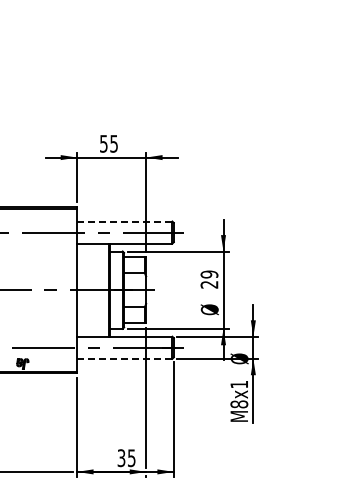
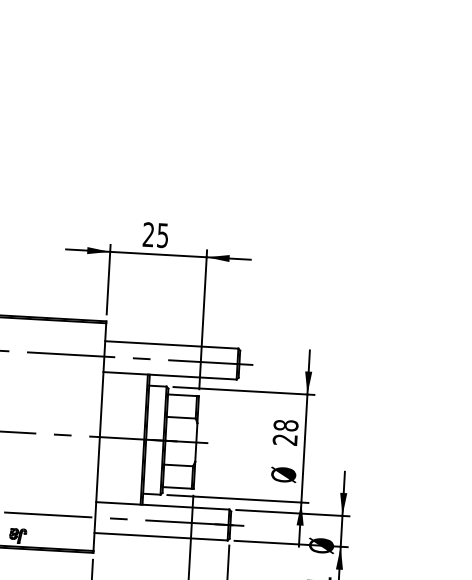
text: (103, 143) -> (148, 234), 55 -> 25
line: (124, 221) -> (171, 344), dashed -> solid
text: (209, 274) -> (286, 425), 29 -> 28
line: (124, 358) -> (160, 536), dashed -> solid

